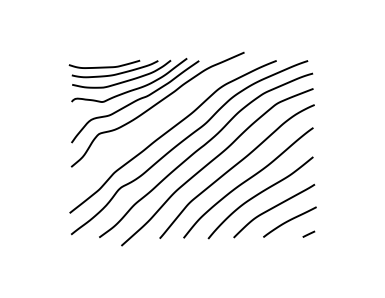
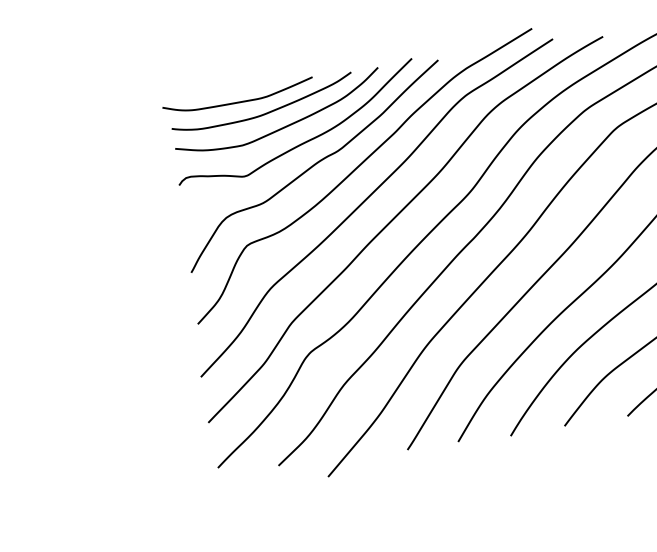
curve: (157, 121) -> (367, 201), added

